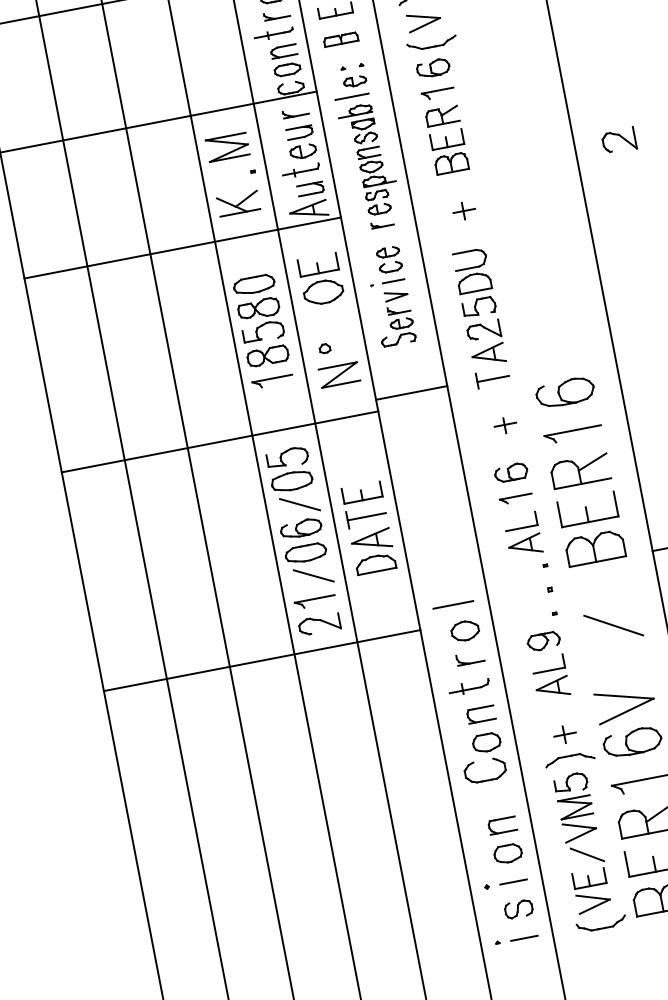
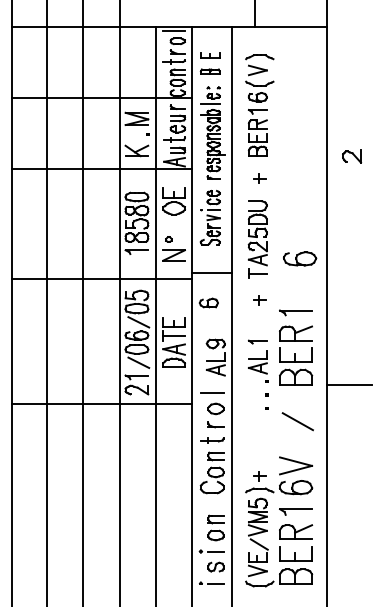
part: (566, 391) -> (300, 258), moved
part: (510, 471) -> (208, 302), moved
part: (547, 665) -> (215, 357), moved

